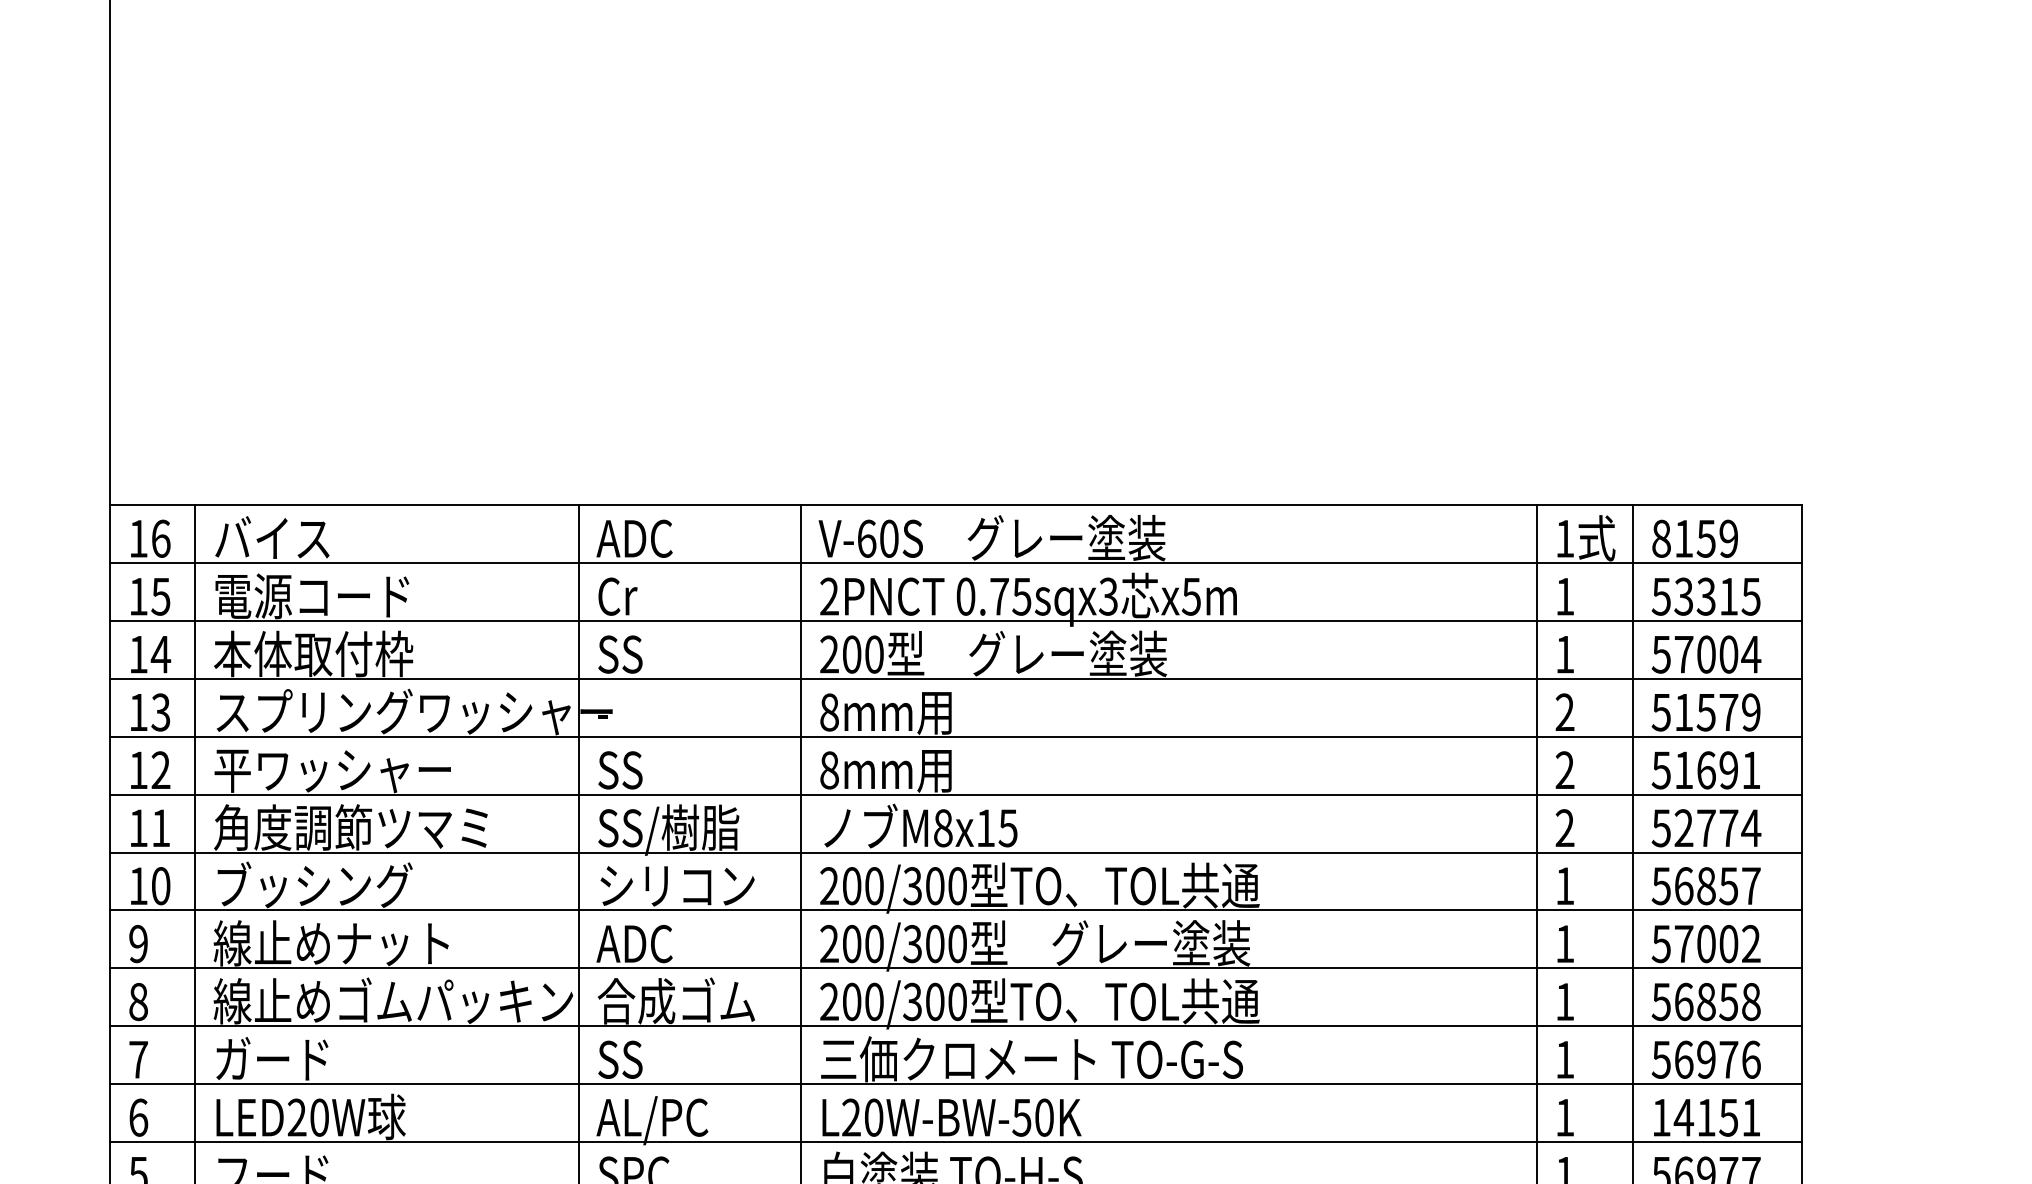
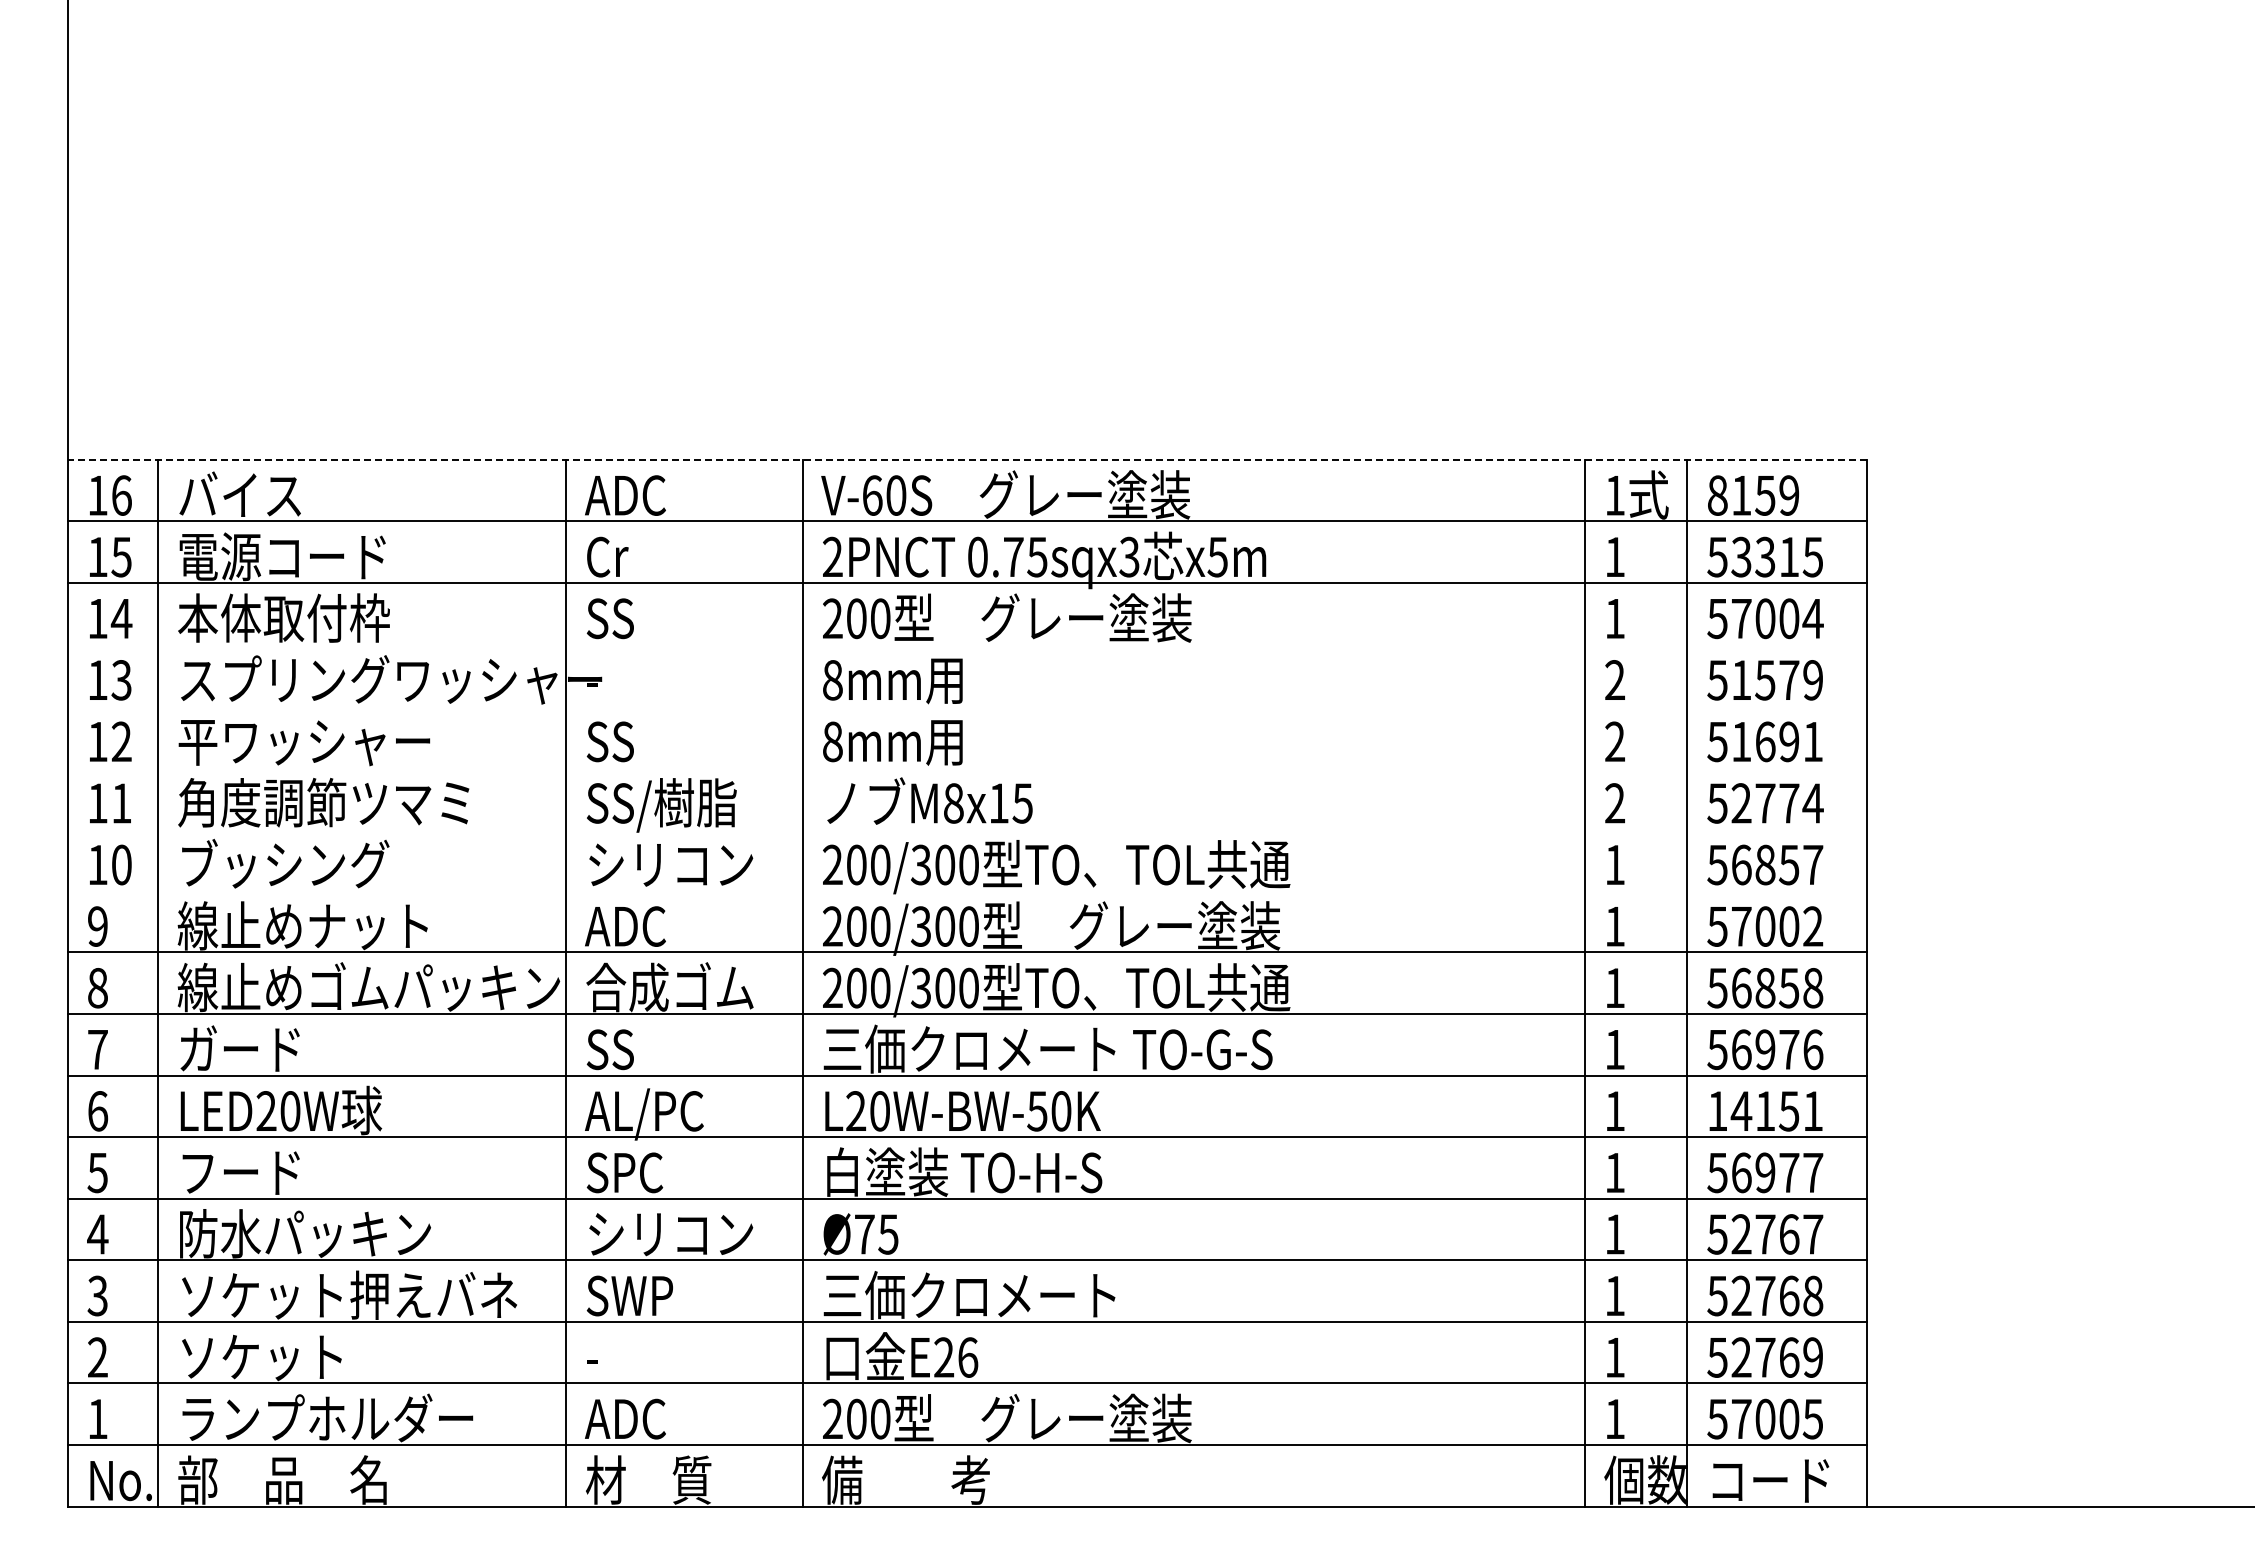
line: (955, 504) -> (966, 459), solid -> dashed
line: (955, 678) -> (966, 644), removed
line: (955, 737) -> (966, 706), removed
line: (955, 794) -> (966, 767), removed
line: (955, 852) -> (966, 829), removed
line: (955, 910) -> (966, 890), removed

